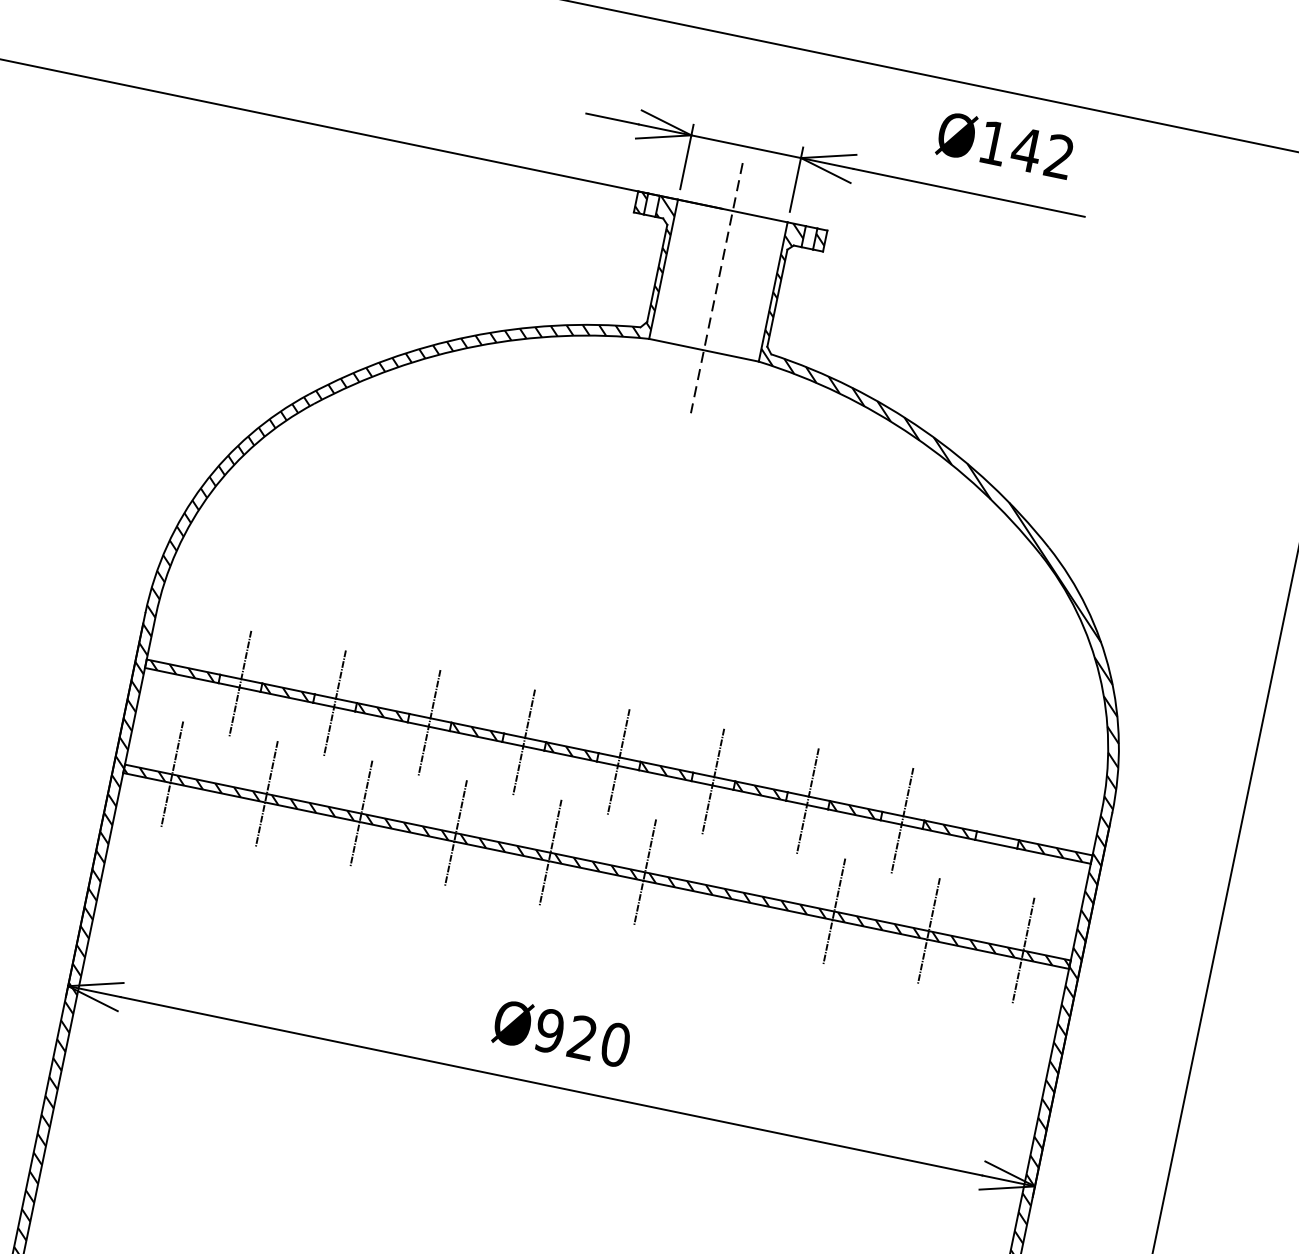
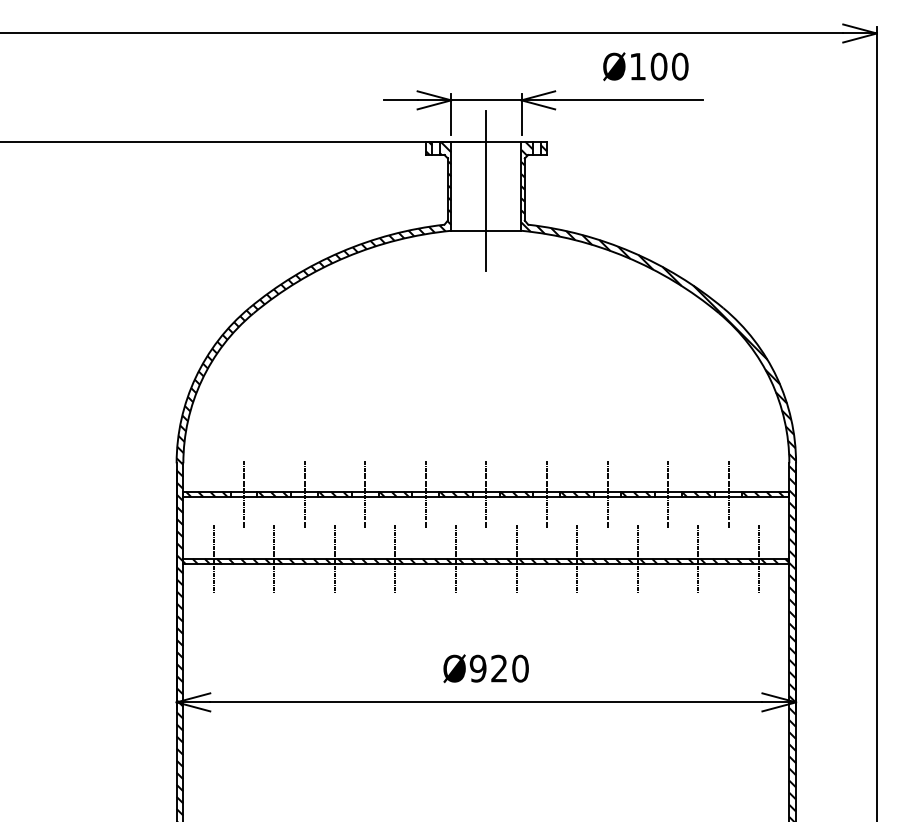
text: (1042, 153) -> (669, 66), Ø142 -> Ø100
line: (716, 288) -> (486, 191), dashed -> solid
line: (996, 840) -> (728, 494), added
line: (740, 891) -> (577, 558), added

